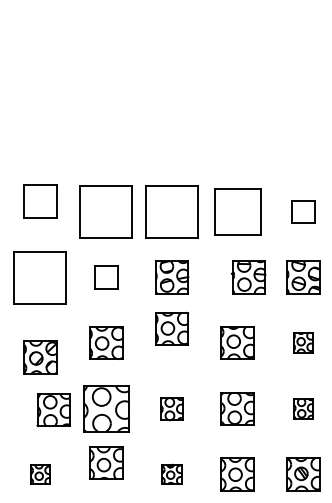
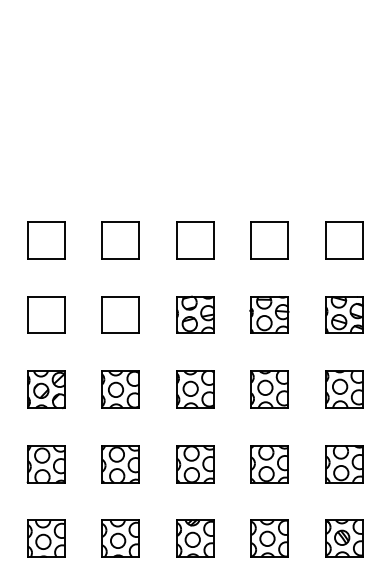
part: (40, 201) -> (46, 240), moved
part: (106, 211) -> (120, 240), size x0.62
part: (172, 211) -> (195, 240), size x0.62
part: (237, 211) -> (269, 240), size x0.71
part: (303, 211) -> (344, 240), size x1.43
part: (40, 277) -> (46, 314), size x0.62
part: (106, 277) -> (120, 314), size x1.43
part: (248, 277) -> (269, 314), moved
part: (172, 329) -> (195, 389), moved
part: (303, 343) -> (344, 389), size x1.67
part: (40, 357) -> (46, 389), moved
part: (106, 409) -> (120, 464), size x0.71
part: (172, 409) -> (195, 464), size x1.43
part: (303, 409) -> (344, 464), size x1.67
part: (53, 410) -> (45, 464), moved
part: (106, 462) -> (120, 538), moved
part: (40, 474) -> (46, 538), size x1.67
part: (172, 474) -> (195, 538), size x1.67

